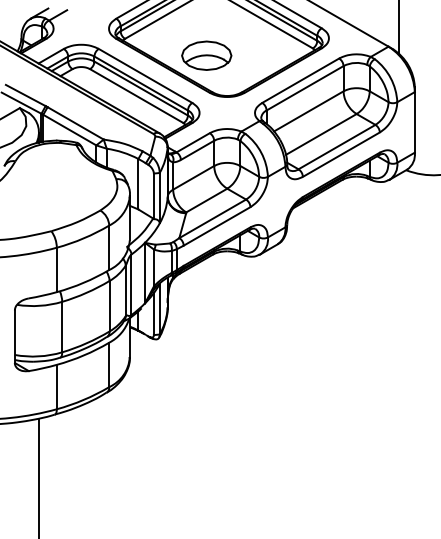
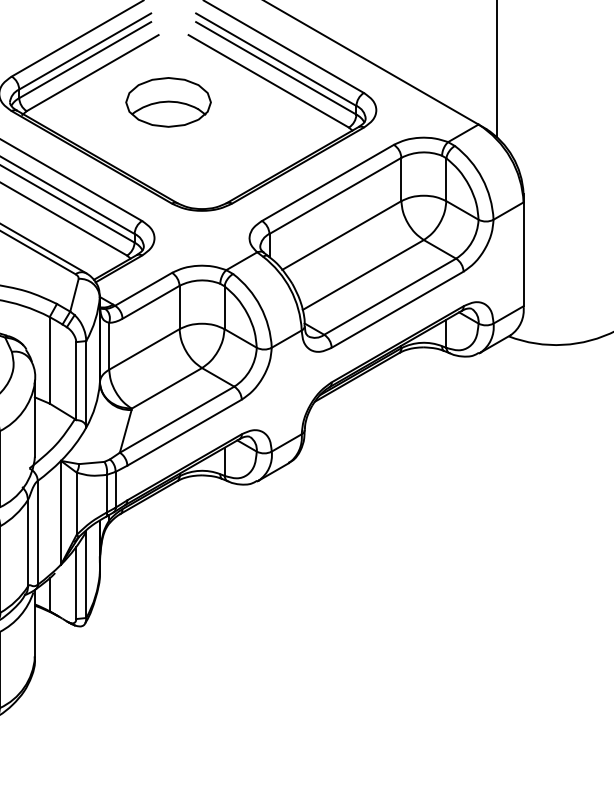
part: (206, 55) -> (168, 101), moved

